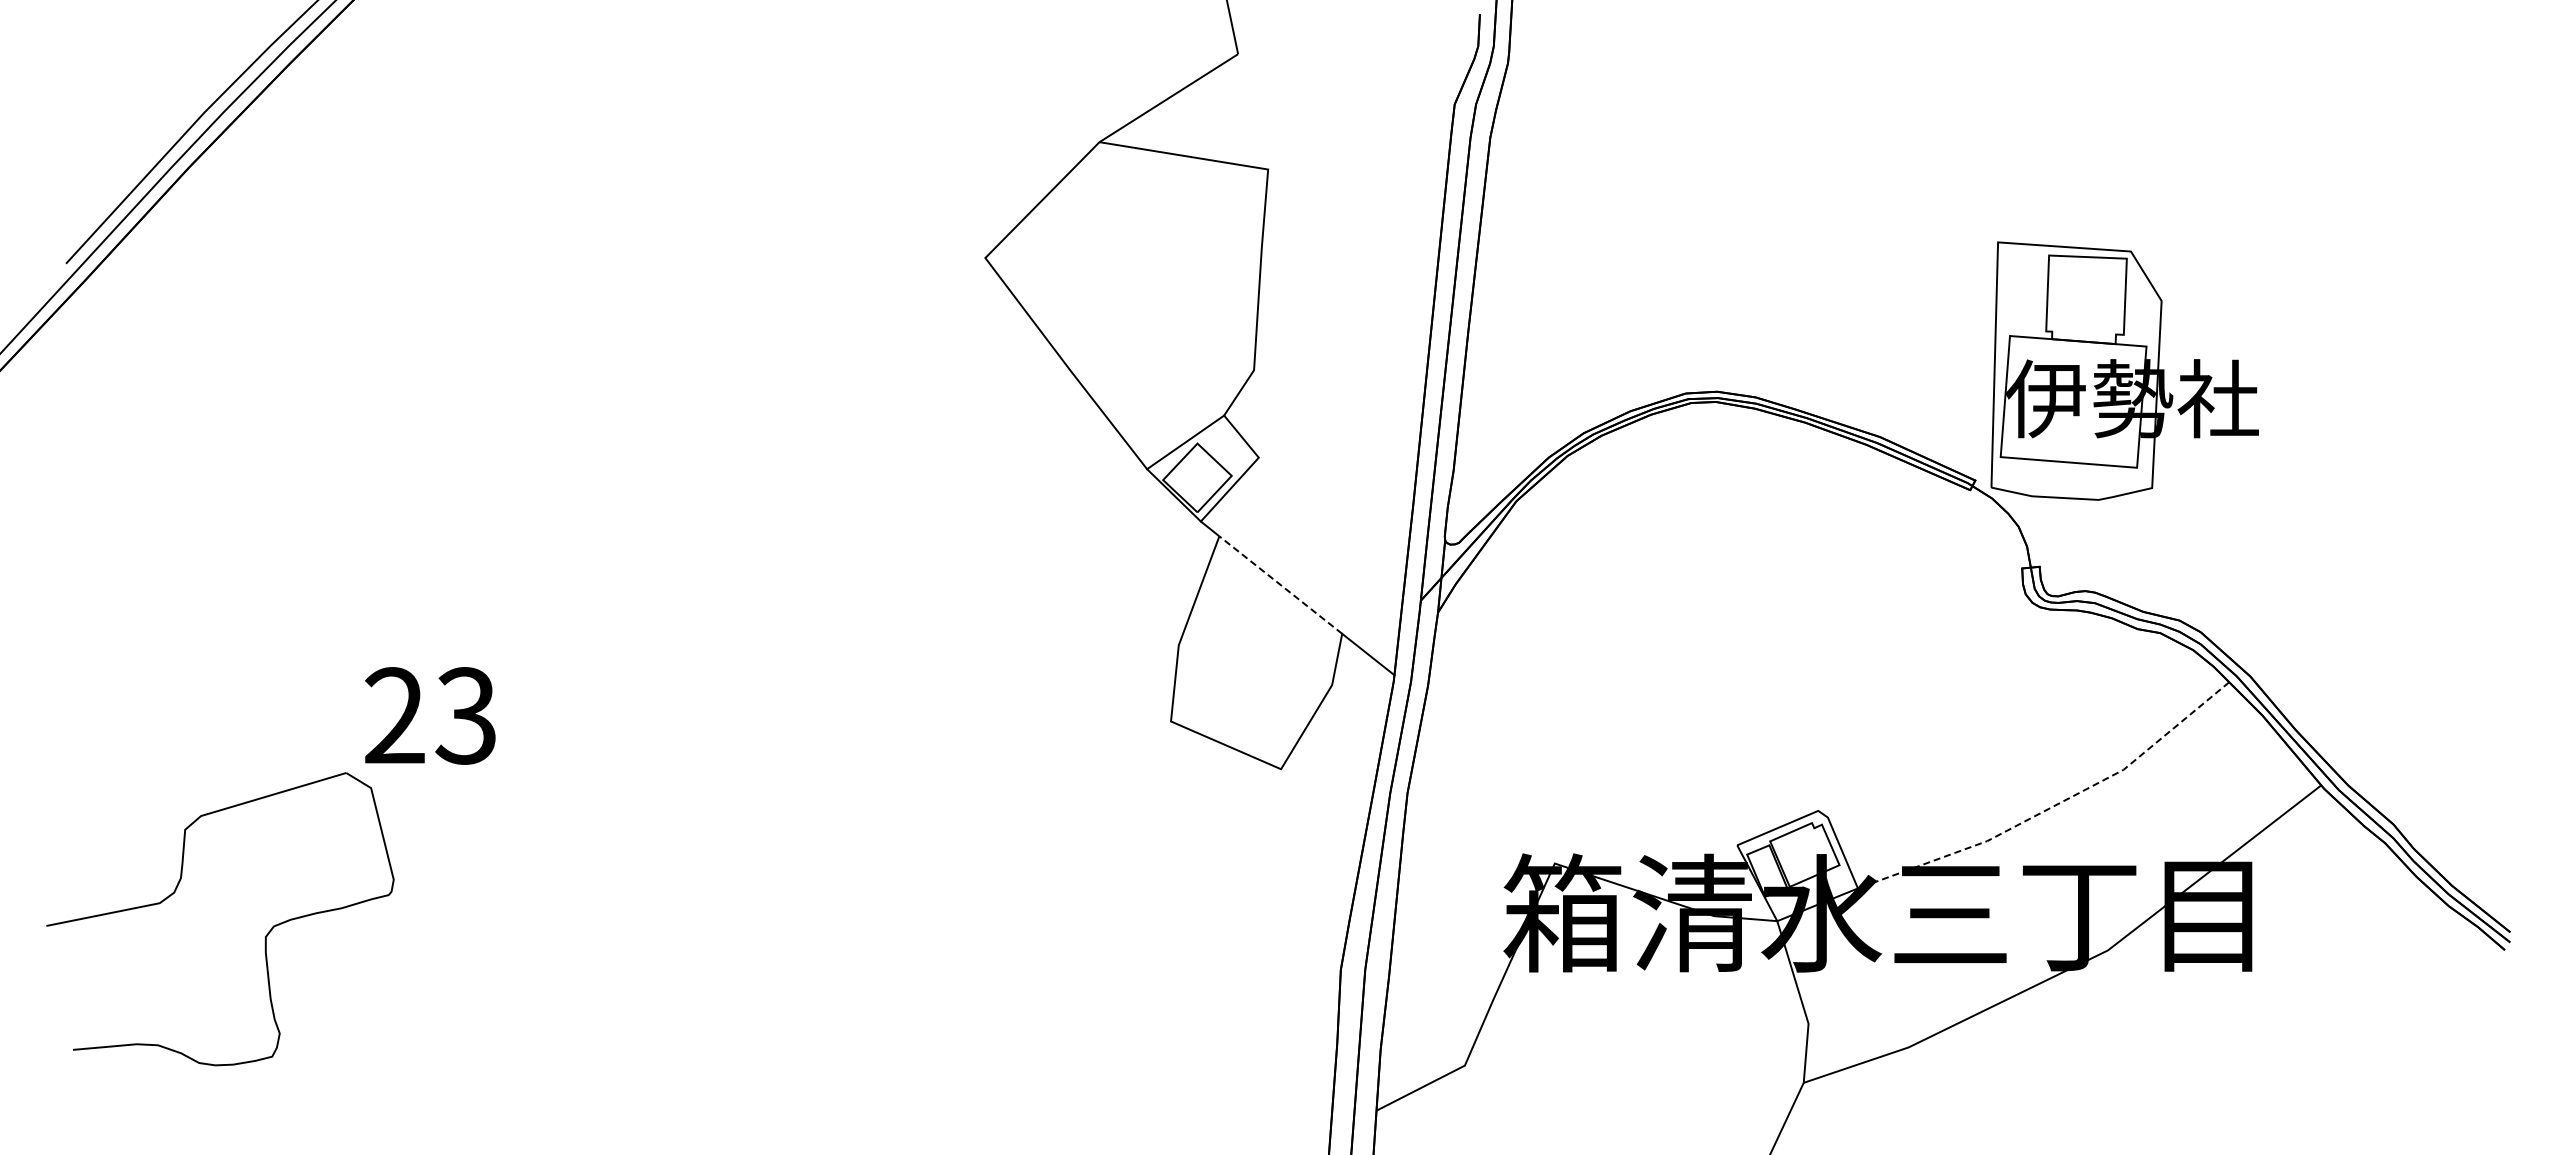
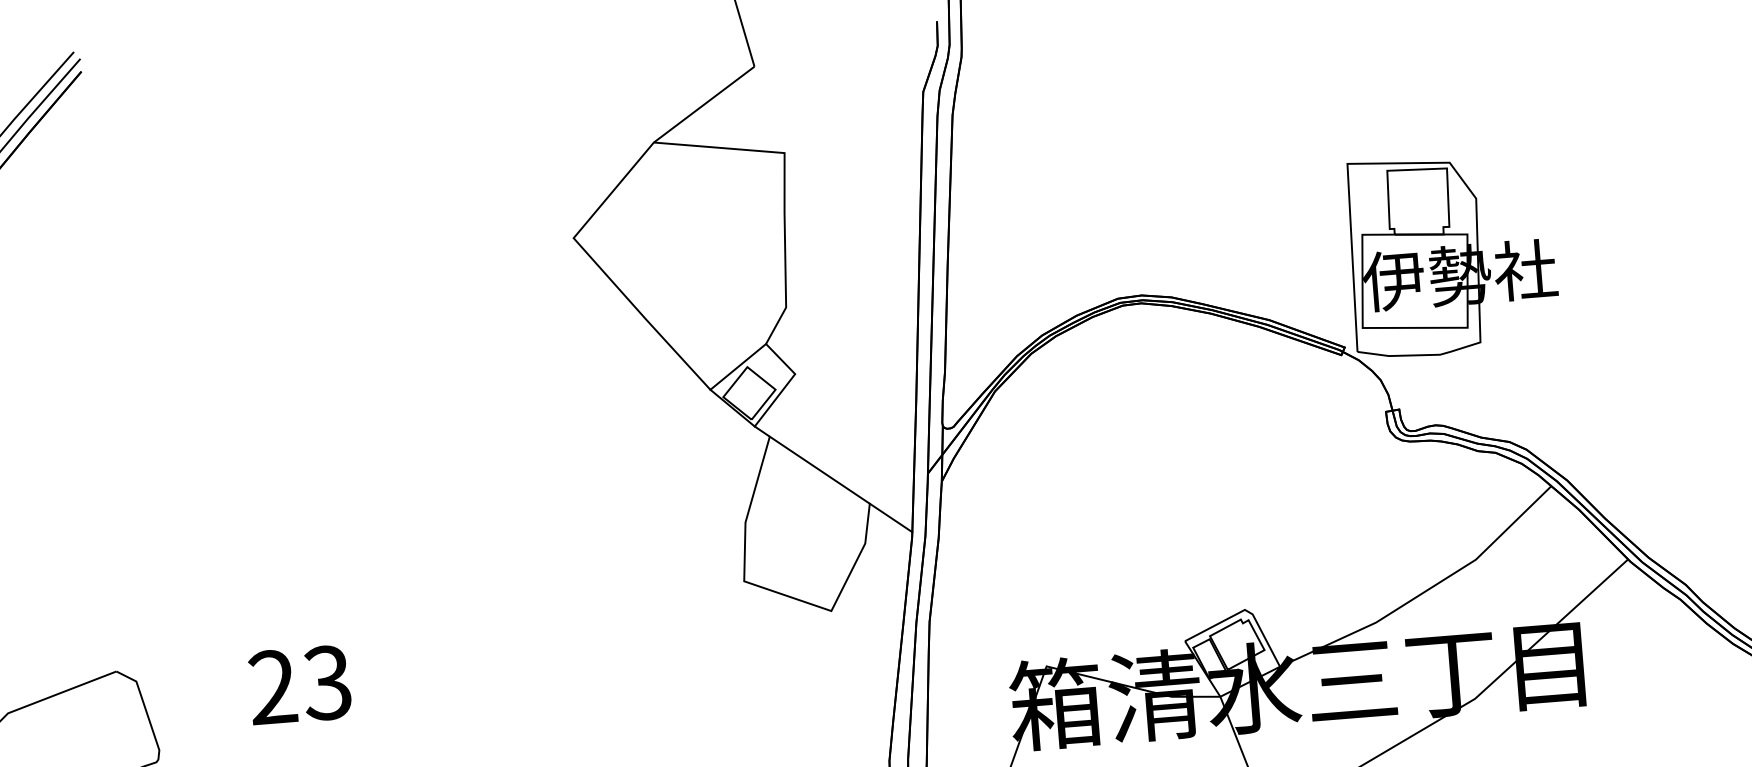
line: (1280, 584) -> (819, 469), dashed -> solid
text: (430, 715) -> (300, 684), moved
line: (2055, 805) -> (1426, 591), dashed -> solid

